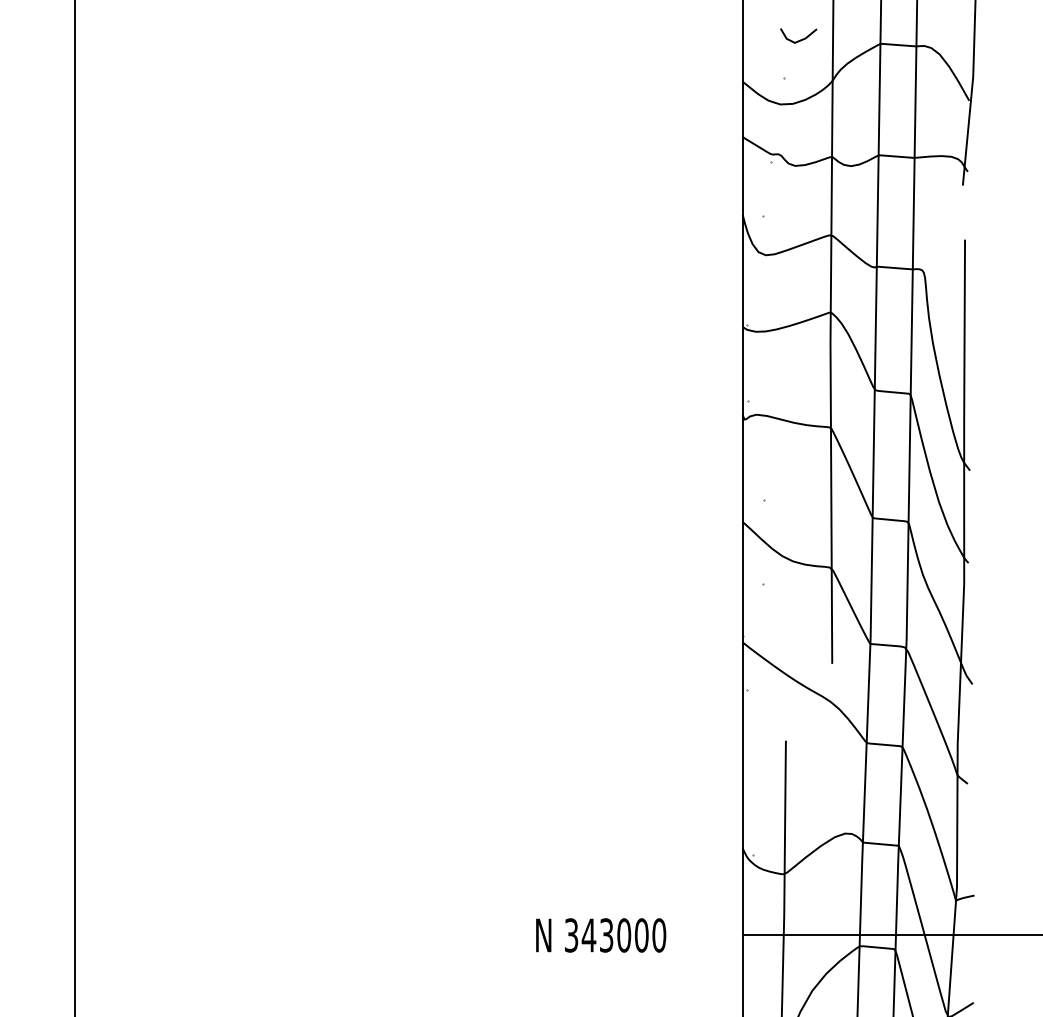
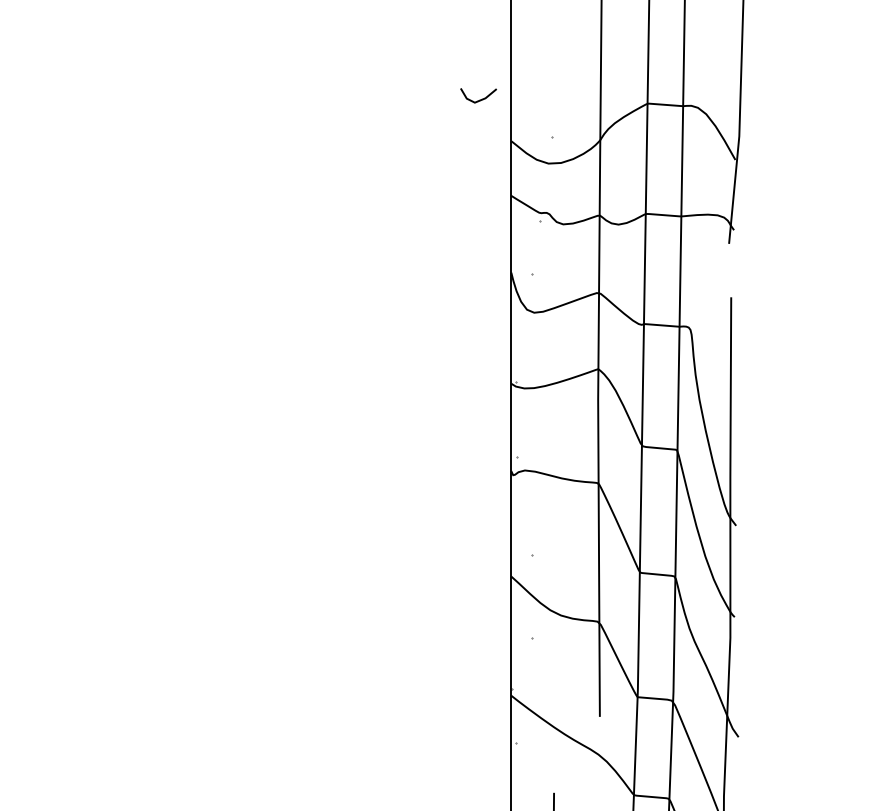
line: (800, 39) -> (480, 99), moved

